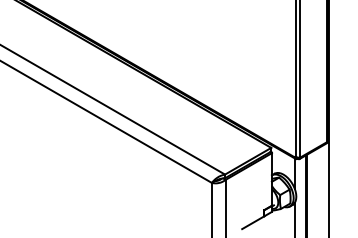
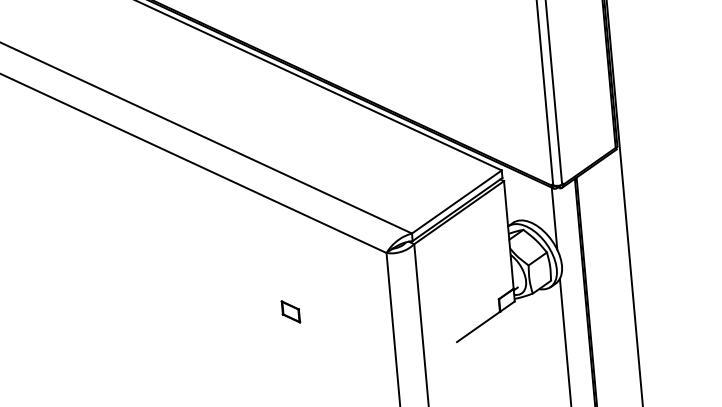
part: (162, 206) -> (289, 310), added

